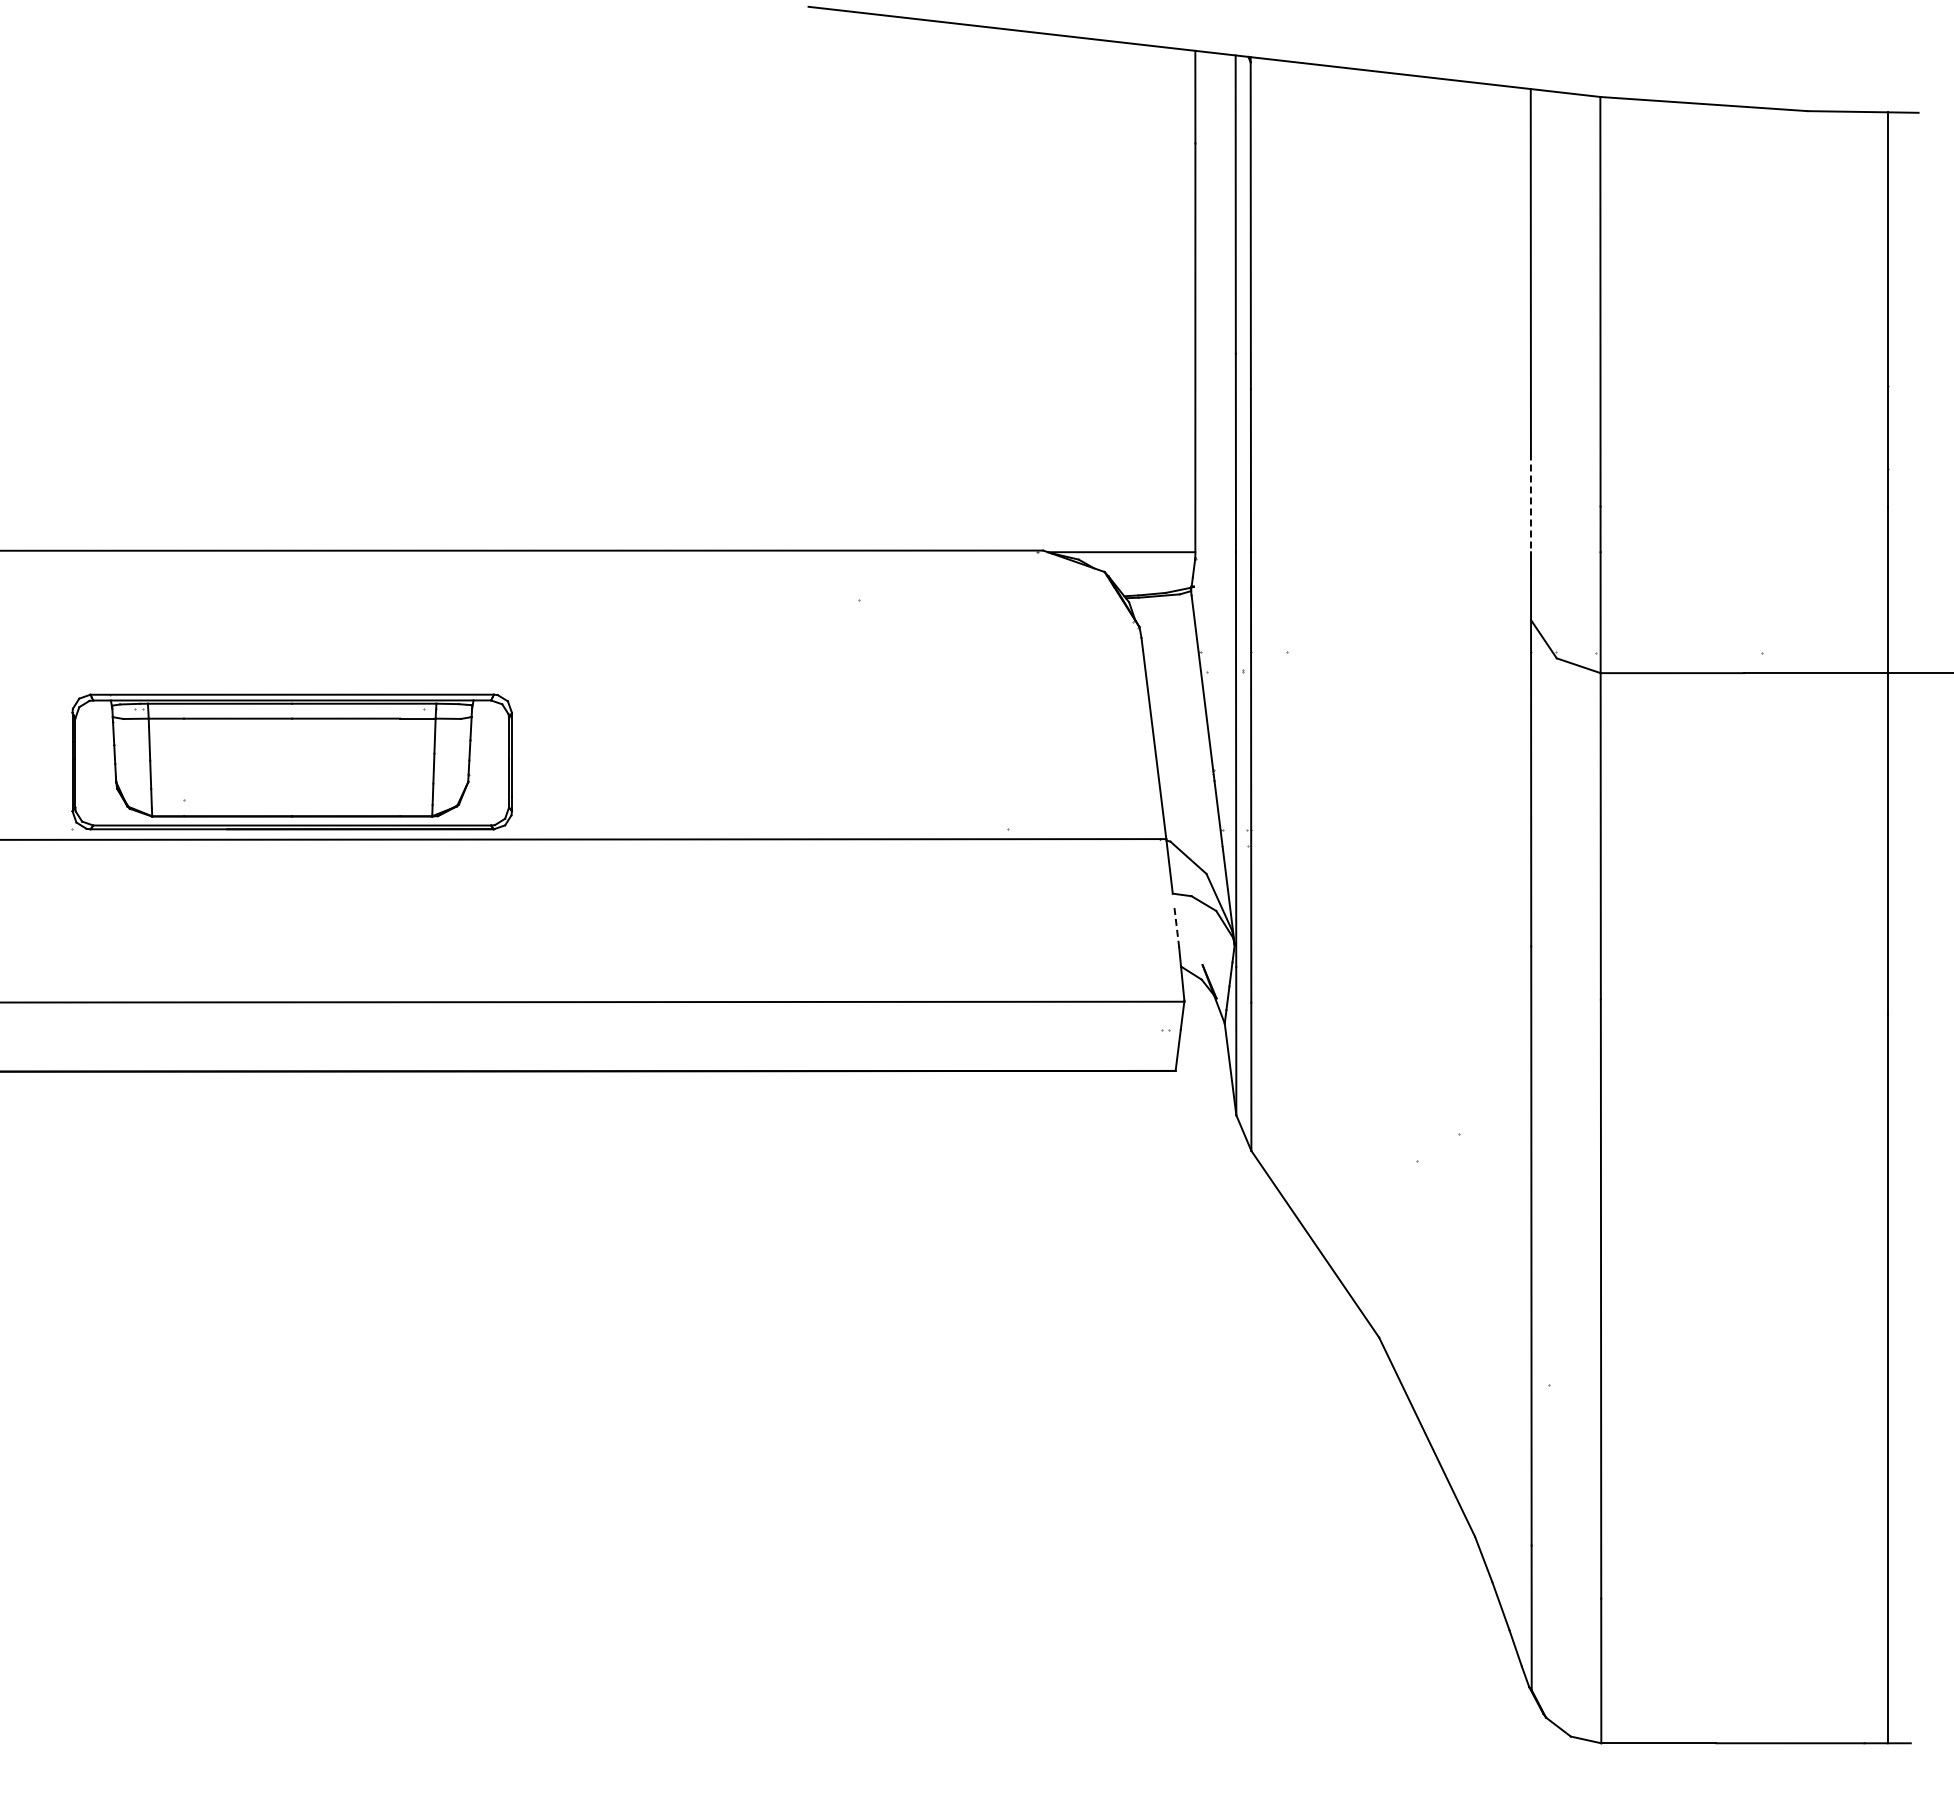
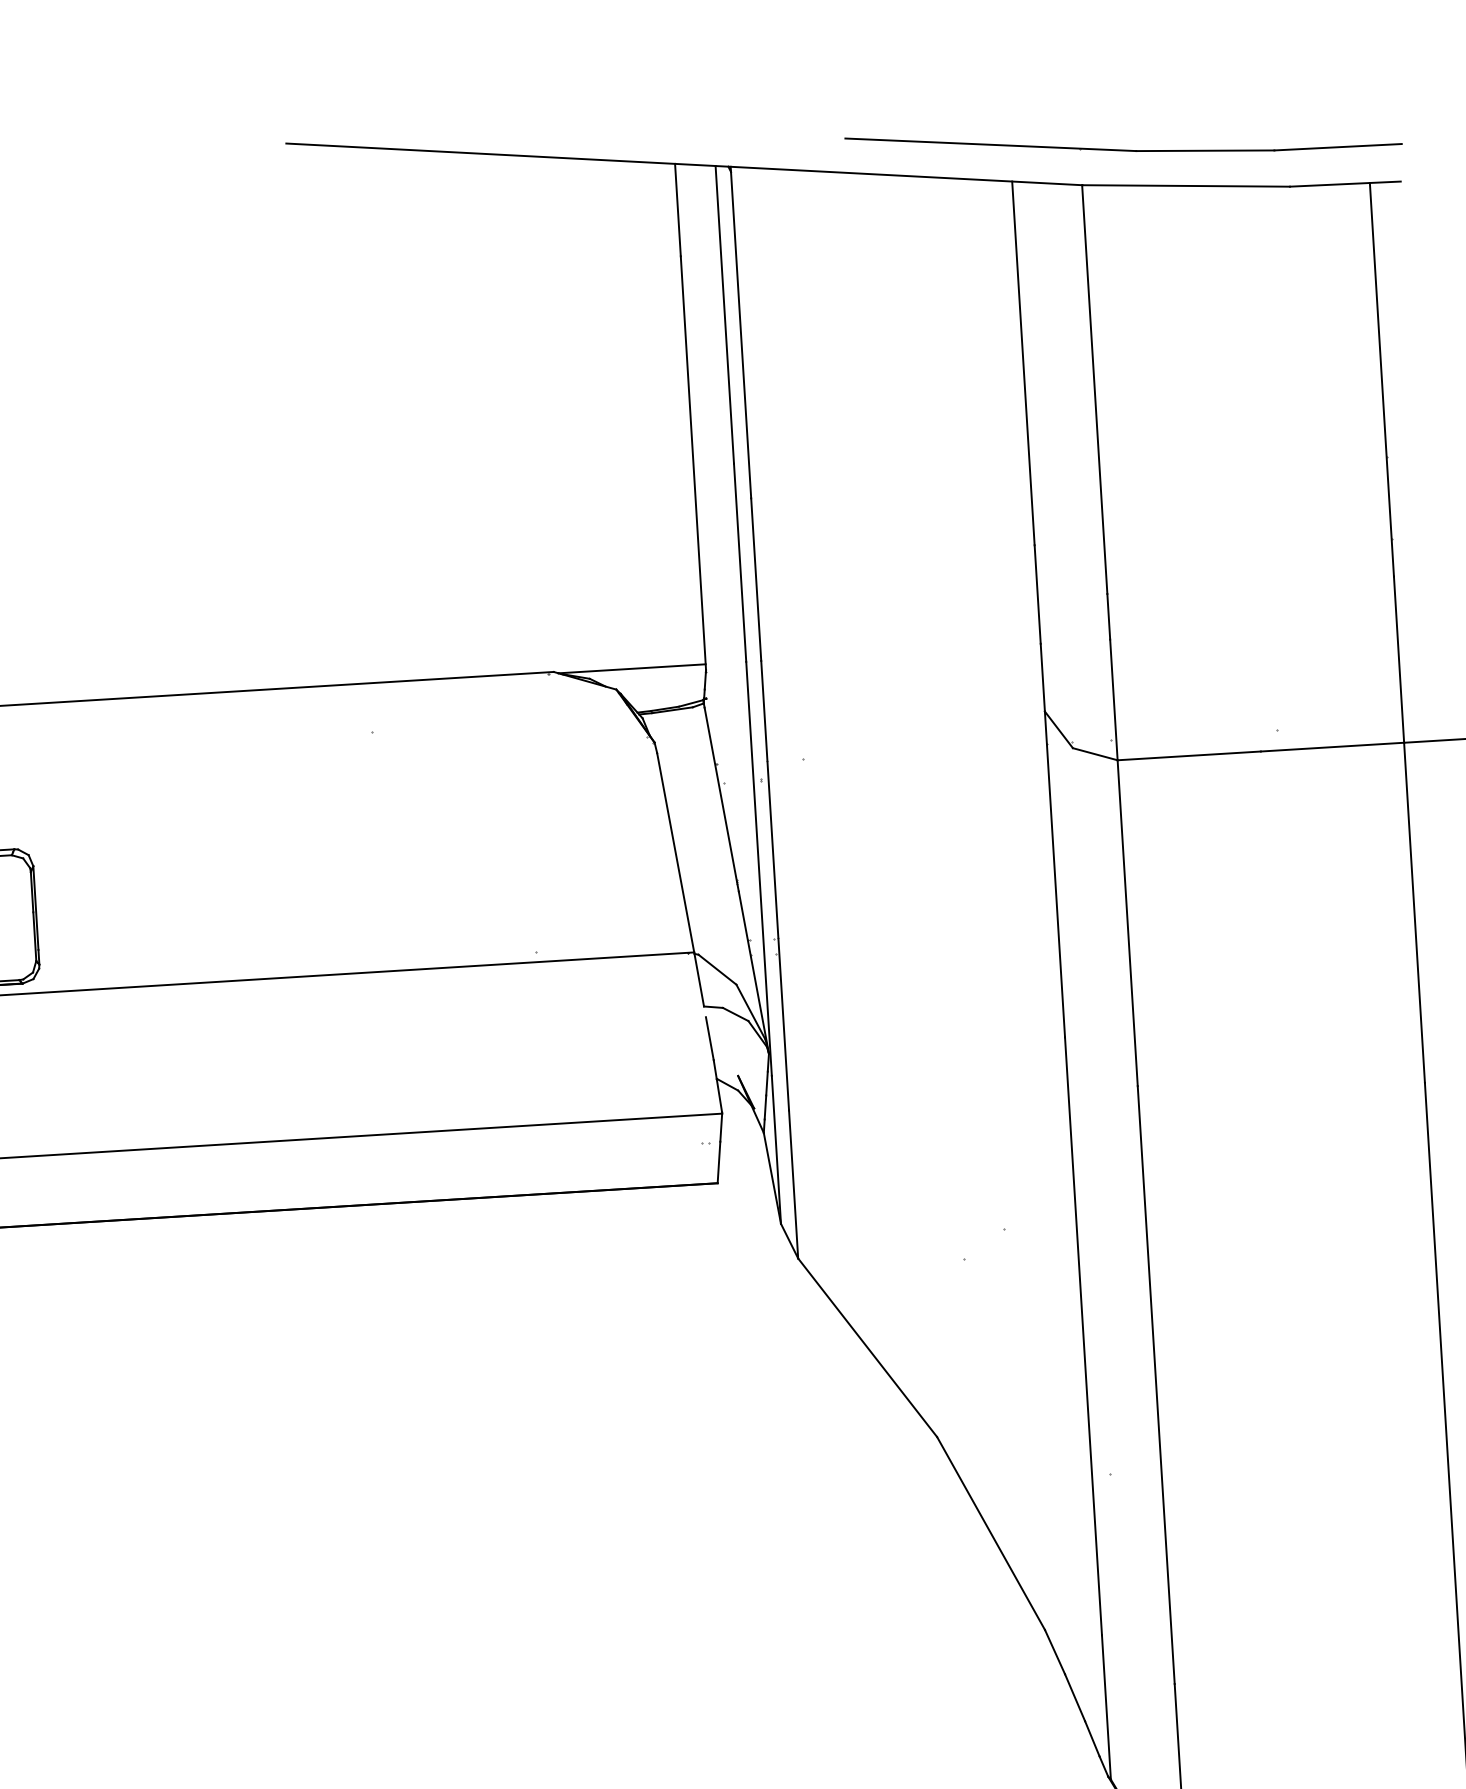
part: (1642, 63) -> (1122, 149), added
line: (1530, 503) -> (1037, 595), dashed -> solid
line: (1176, 926) -> (709, 1039), dashed -> solid

